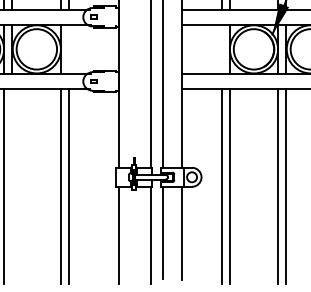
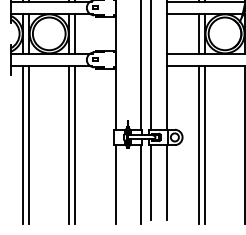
line: (69, 48) -> (75, 33), added
line: (221, 48) -> (198, 33), added
line: (12, 186) -> (29, 144), added

